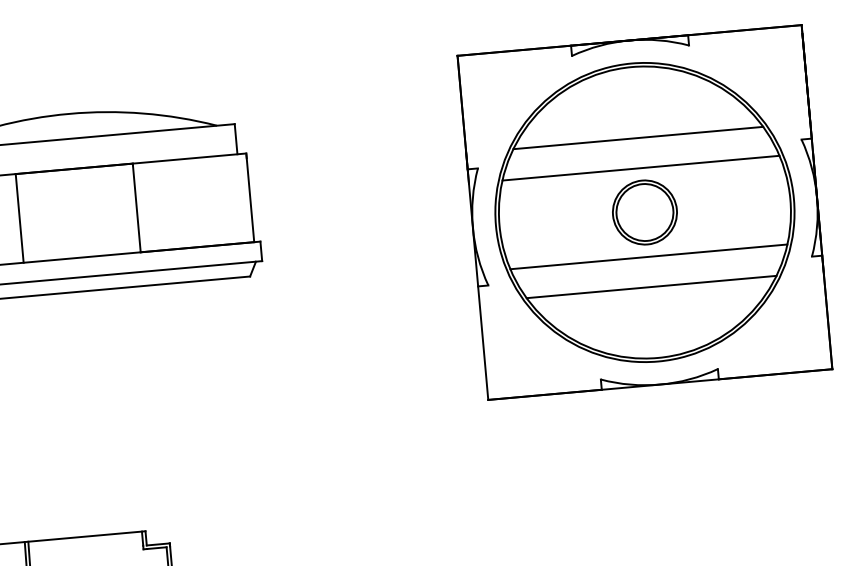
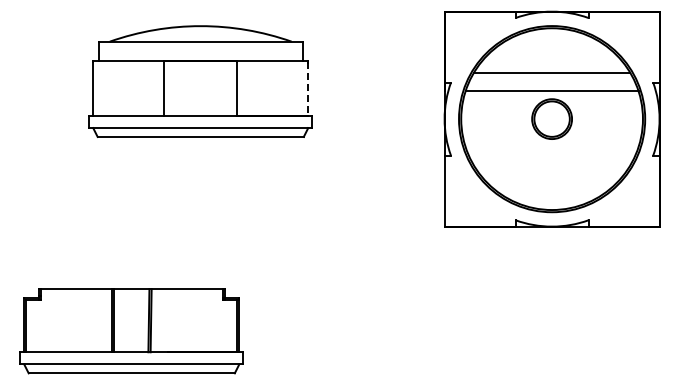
line: (250, 199) -> (308, 89), solid -> dashed
line: (647, 256) -> (551, 146), removed
line: (652, 286) -> (552, 165), removed

